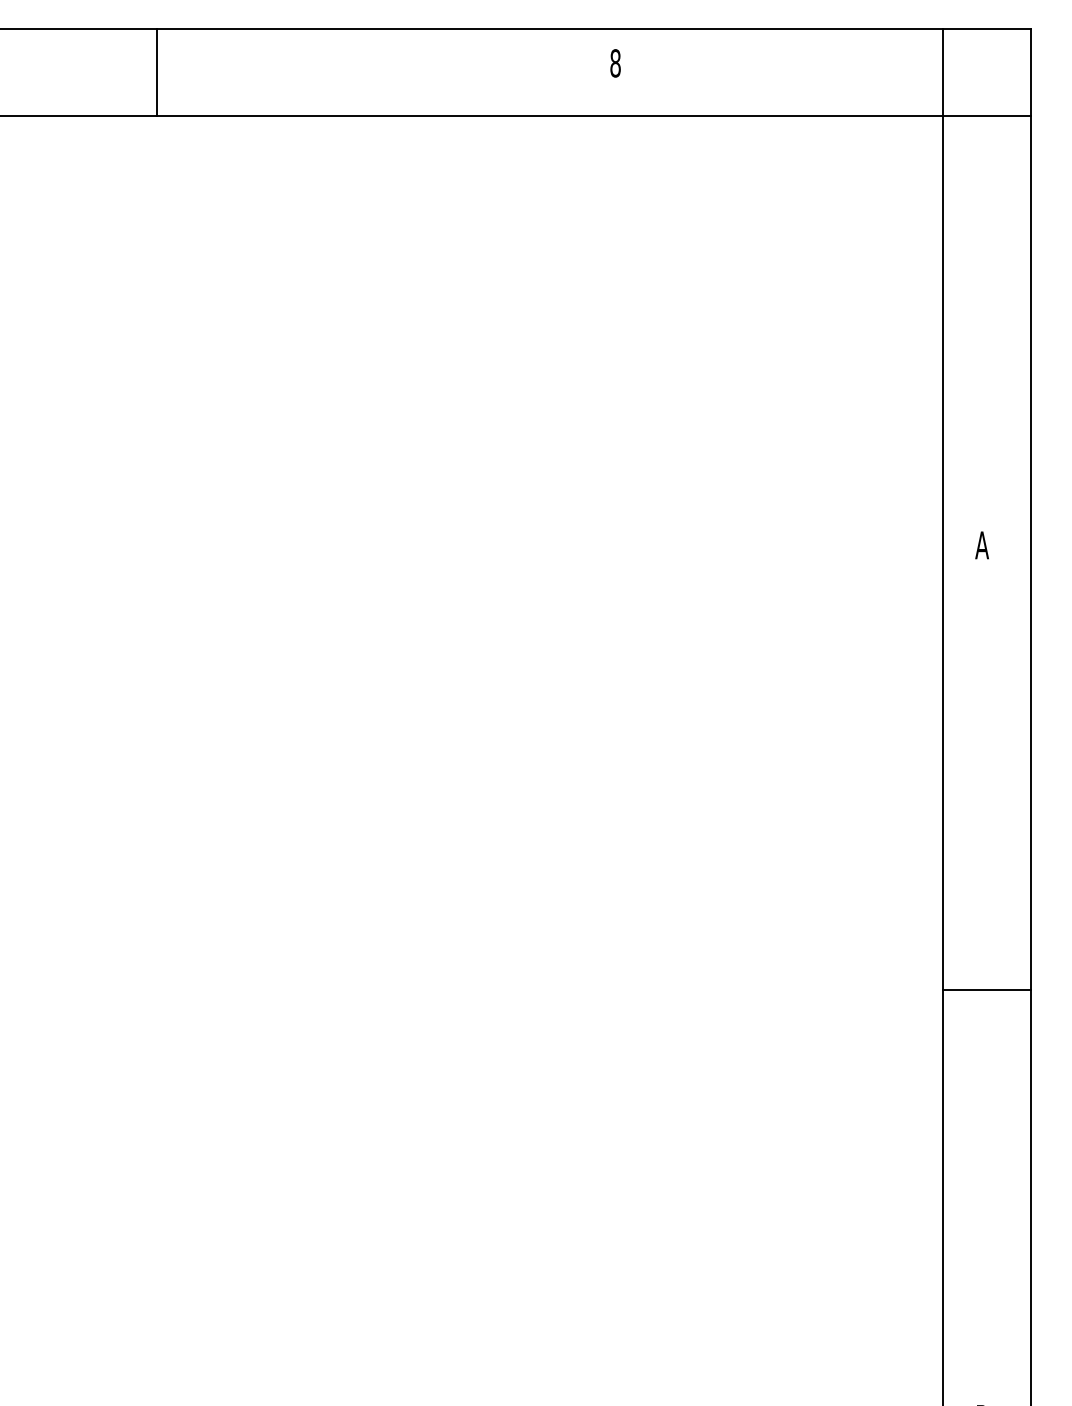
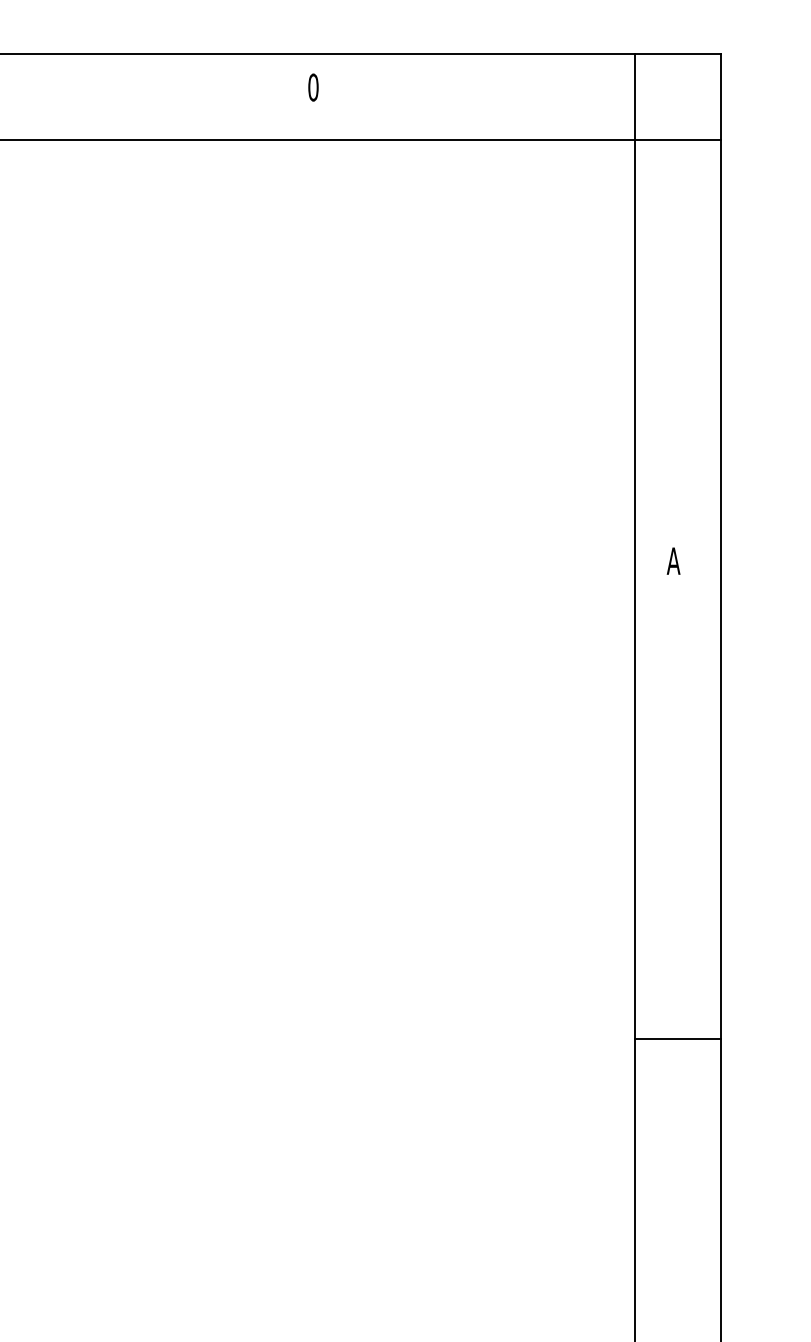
text: (615, 63) -> (313, 87), 8 -> 0
line: (986, 990) -> (677, 1039), moved

